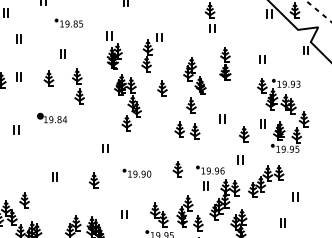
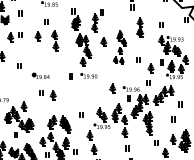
part: (189, 98) -> (119, 47), size x0.7
part: (51, 117) -> (40, 75), moved
part: (136, 172) -> (88, 75), moved
part: (92, 181) -> (52, 95), moved

